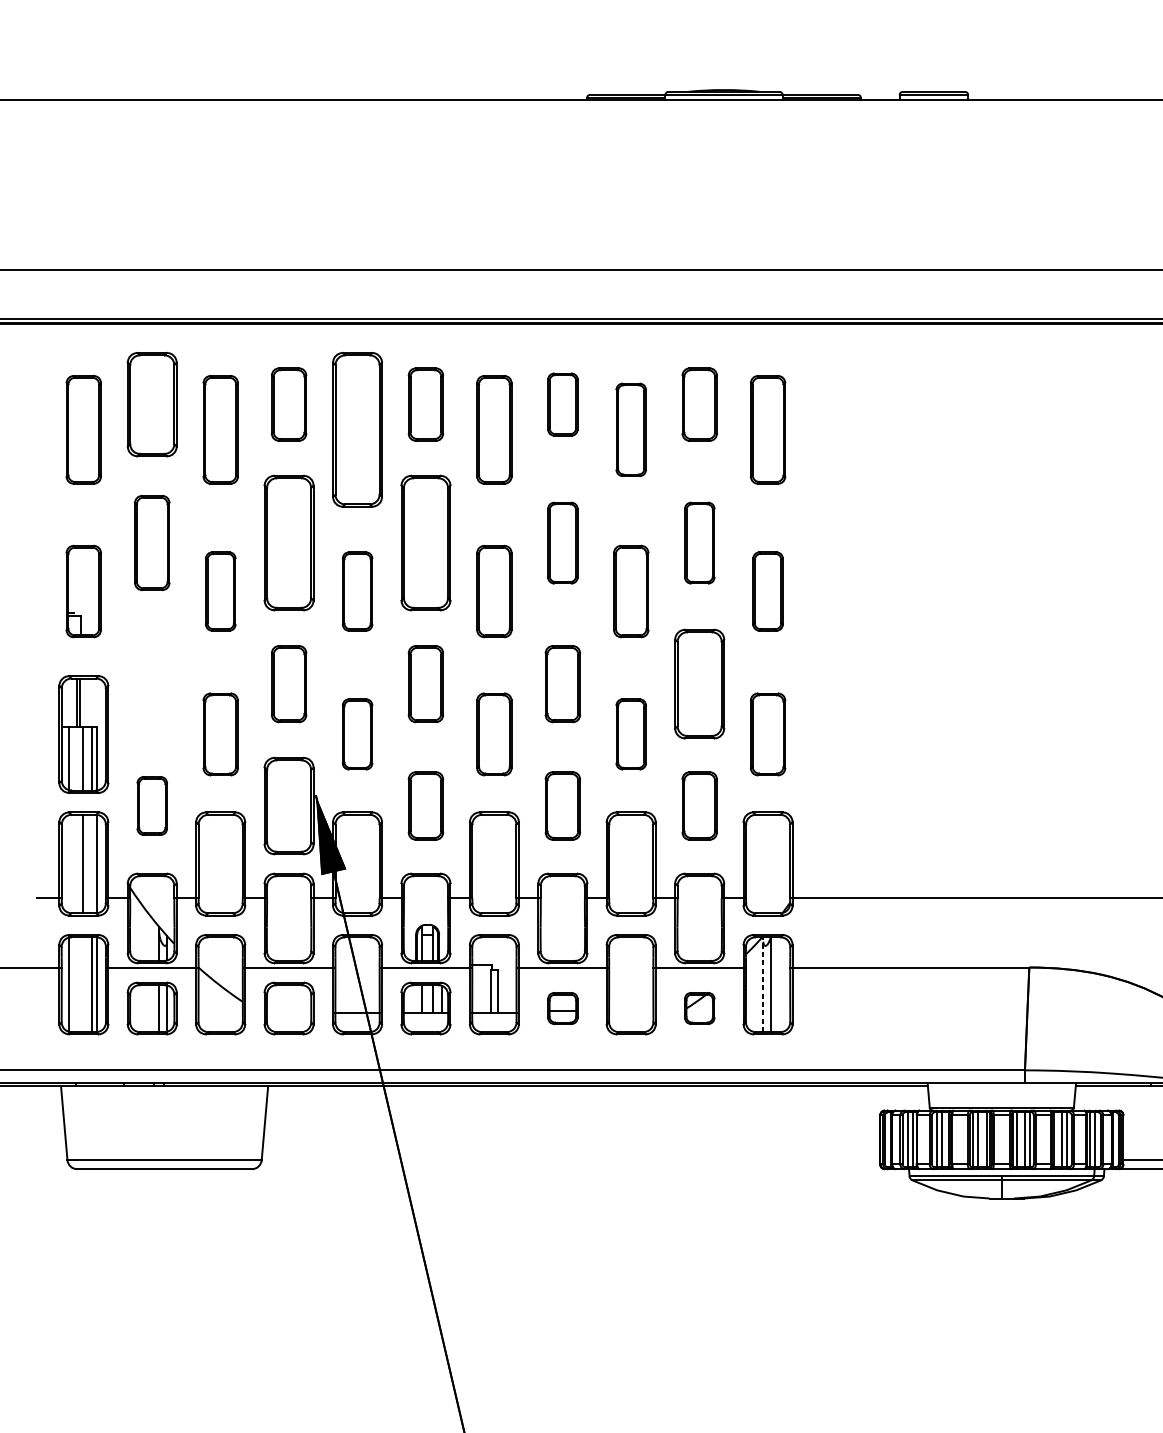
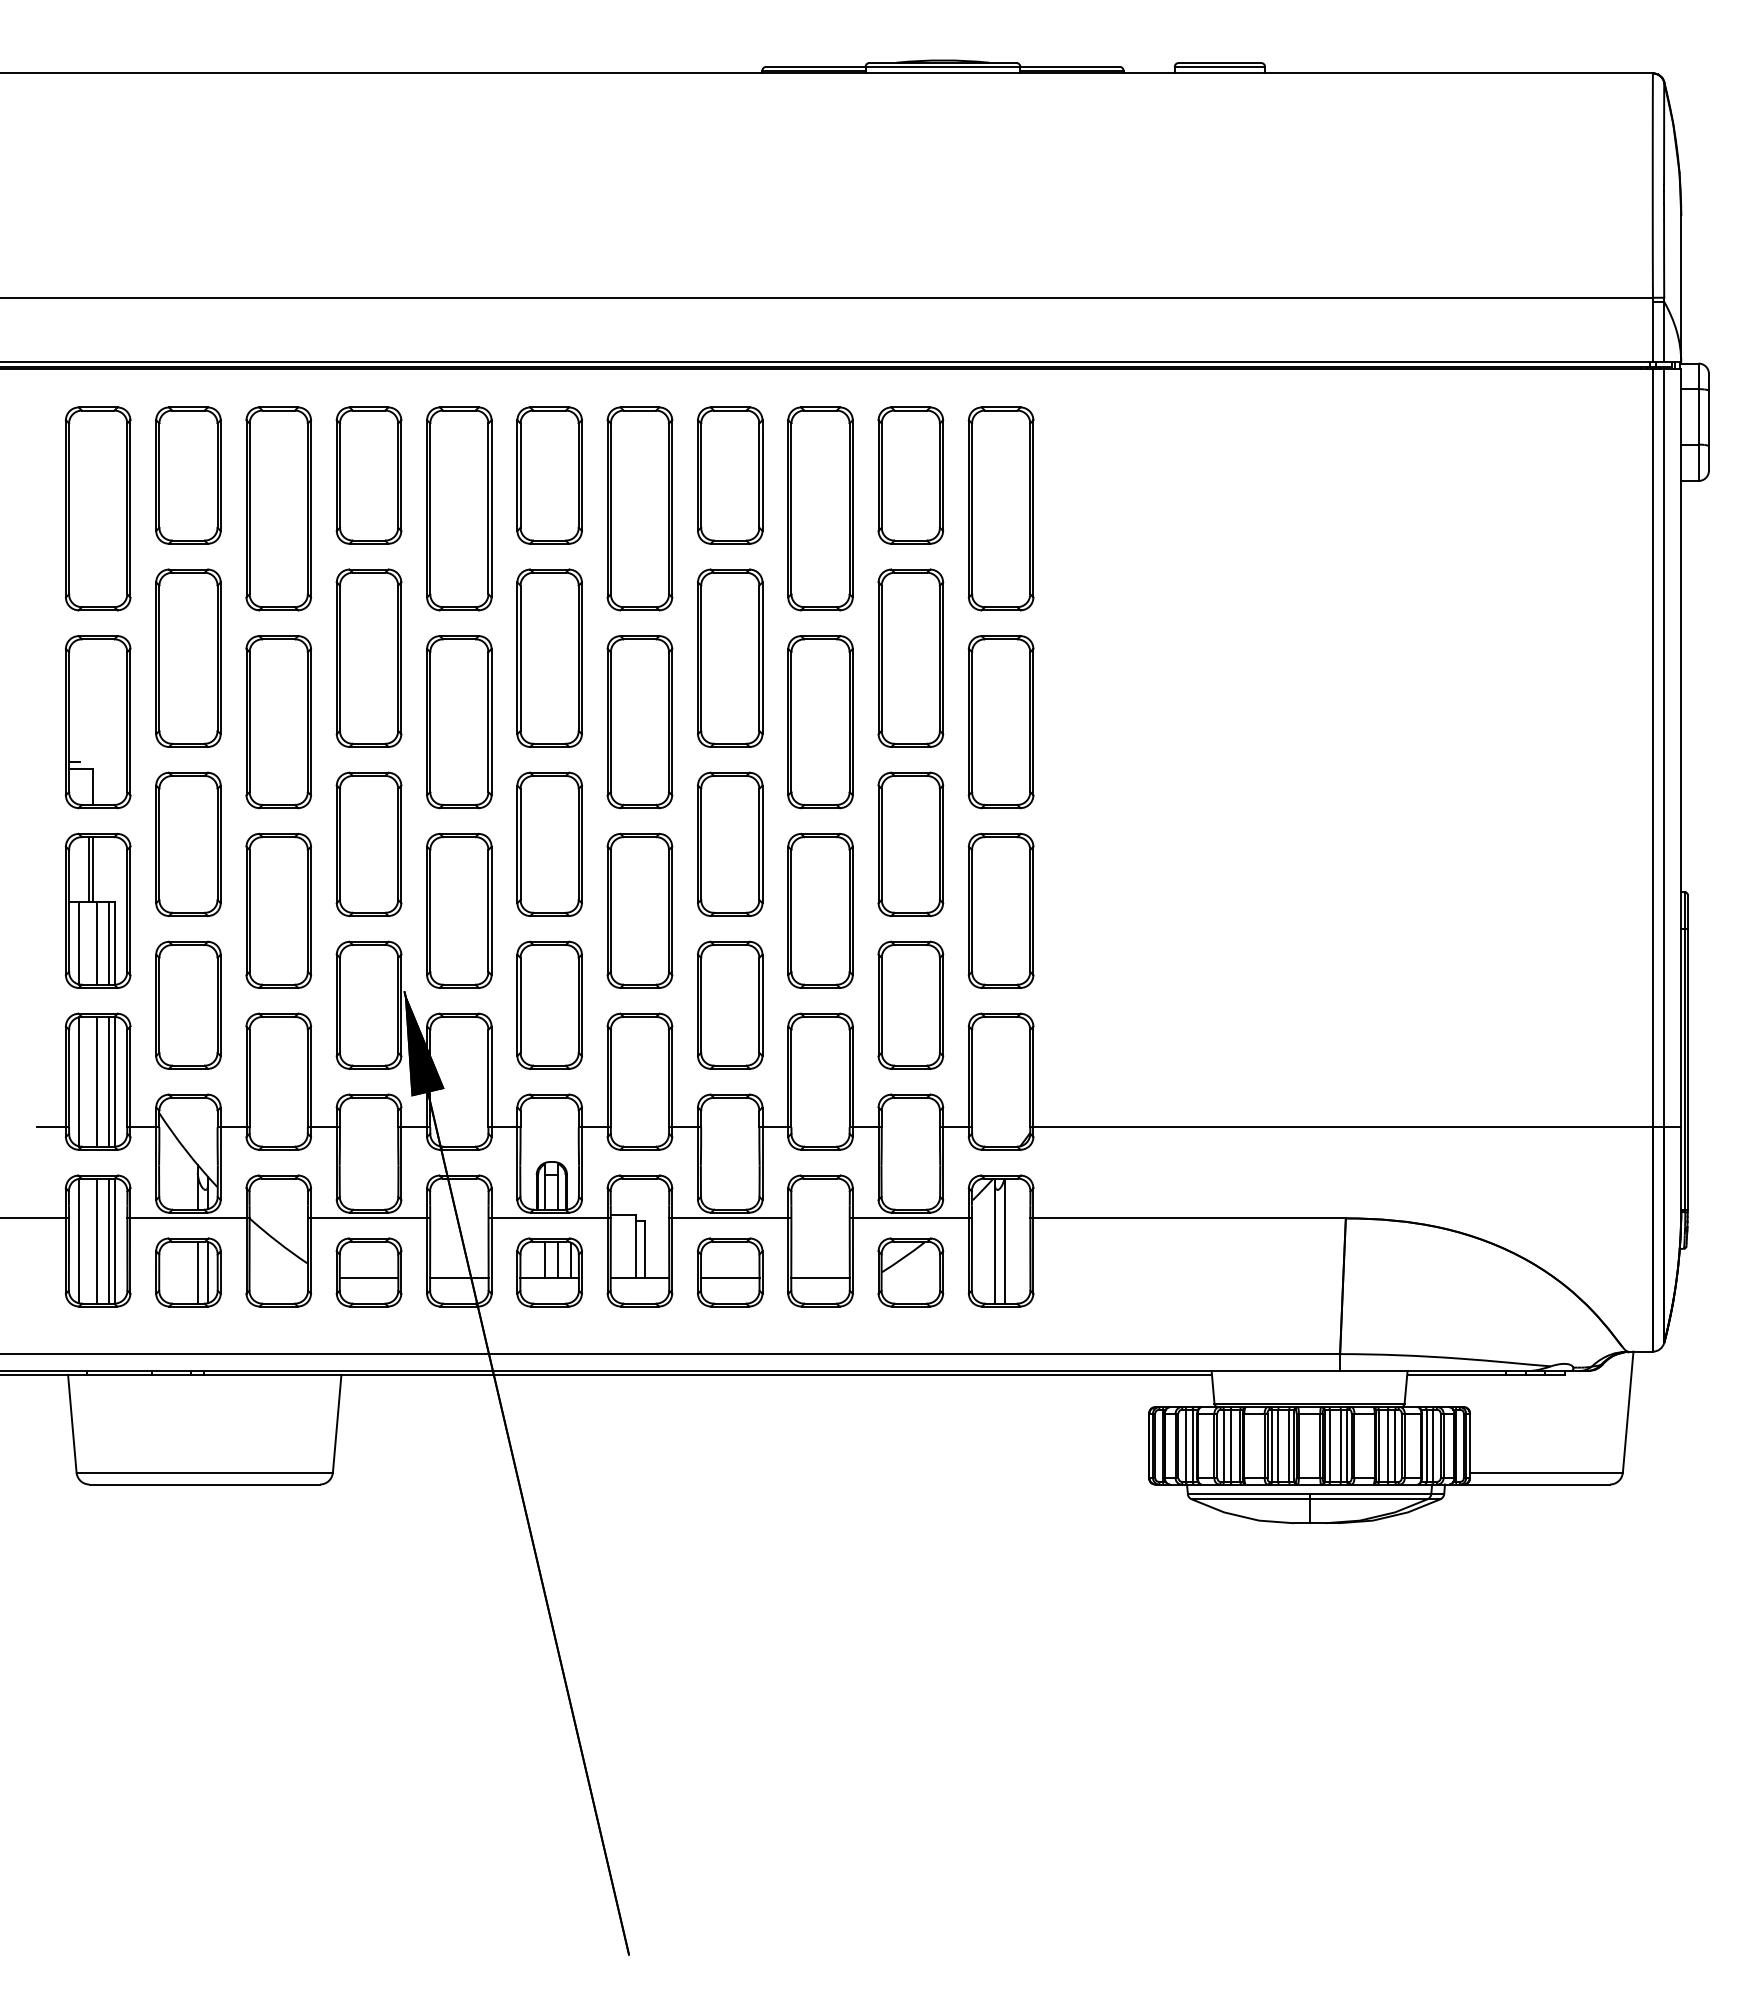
part: (288, 404) -> (368, 475), size x1.43
part: (425, 404) -> (549, 475), size x1.43
part: (563, 404) -> (730, 475), size x1.67
part: (699, 404) -> (910, 475), size x1.43
part: (83, 429) -> (97, 508), size x1.43
part: (220, 429) -> (278, 508), size x1.43
part: (494, 429) -> (639, 508), size x1.43
part: (631, 429) -> (820, 508), size x1.67
part: (767, 429) -> (1000, 508), size x1.43
part: (152, 542) -> (188, 657), size x1.43
part: (563, 543) -> (730, 658), size x1.67
part: (699, 543) -> (910, 658), size x1.67
part: (83, 591) -> (97, 722), size x1.43
part: (220, 591) -> (278, 722), size x1.67
part: (357, 591) -> (459, 722), size x1.67
part: (494, 591) -> (639, 722), size x1.43
part: (631, 591) -> (820, 722), size x1.43
part: (767, 591) -> (1000, 722), size x1.67
part: (152, 683) -> (188, 843), added
part: (288, 684) -> (368, 844), size x1.43
part: (425, 684) -> (549, 844), size x1.43
part: (563, 684) -> (730, 844), size x1.43
part: (220, 734) -> (278, 910), size x1.43
part: (357, 734) -> (459, 910), size x1.67
part: (494, 734) -> (639, 910), size x1.43
part: (631, 734) -> (820, 910), size x1.67
part: (767, 734) -> (1000, 910), size x1.43
part: (152, 805) -> (188, 1004), size x1.67
part: (425, 805) -> (549, 1004), size x1.43
part: (563, 805) -> (730, 1004), size x1.43
part: (699, 805) -> (910, 1004), size x1.43
line: (68, 863) -> (78, 1081), added
line: (91, 863) -> (108, 1081), added
line: (83, 984) -> (97, 1240), added
line: (763, 985) -> (994, 1241), dashed -> solid
part: (563, 1008) -> (730, 1272), size x1.67
part: (699, 1008) -> (910, 1272), size x1.67
line: (288, 1013) -> (368, 1278), added
line: (631, 1013) -> (820, 1278), added

